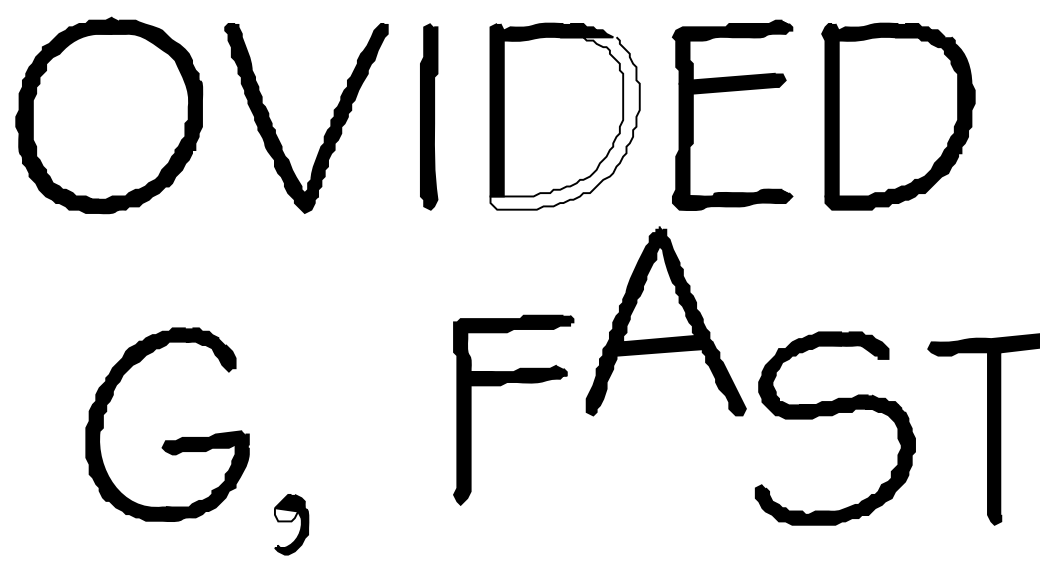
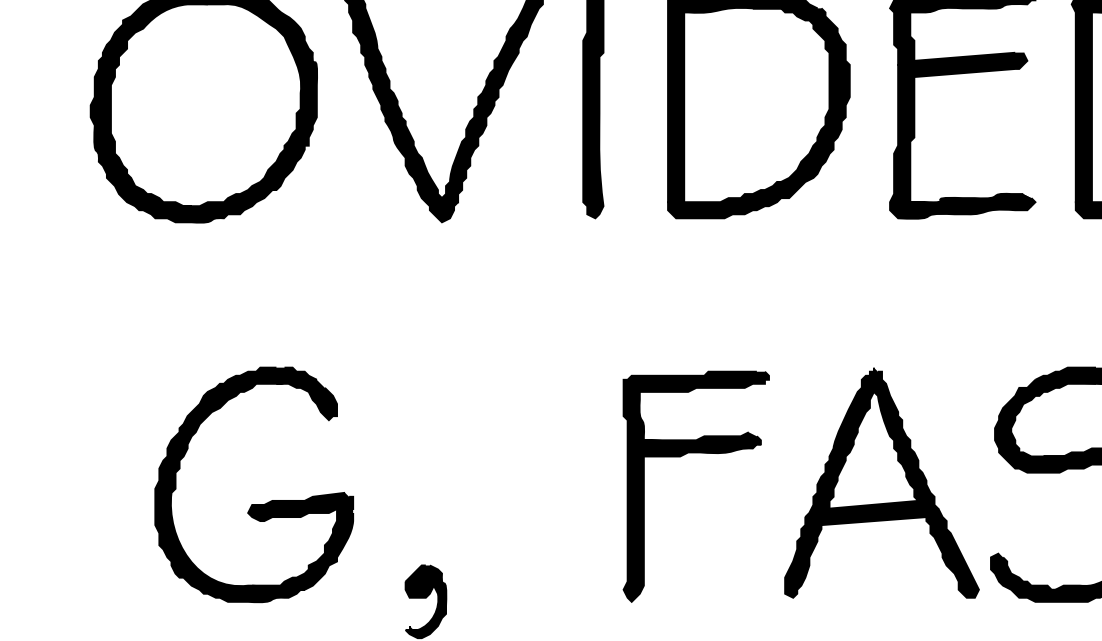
fill: (564, 123) -> (758, 113), added
part: (665, 321) -> (881, 483), moved
part: (502, 385) -> (682, 456), moved
part: (167, 440) -> (254, 504), moved
fill: (286, 514) -> (419, 589), added

